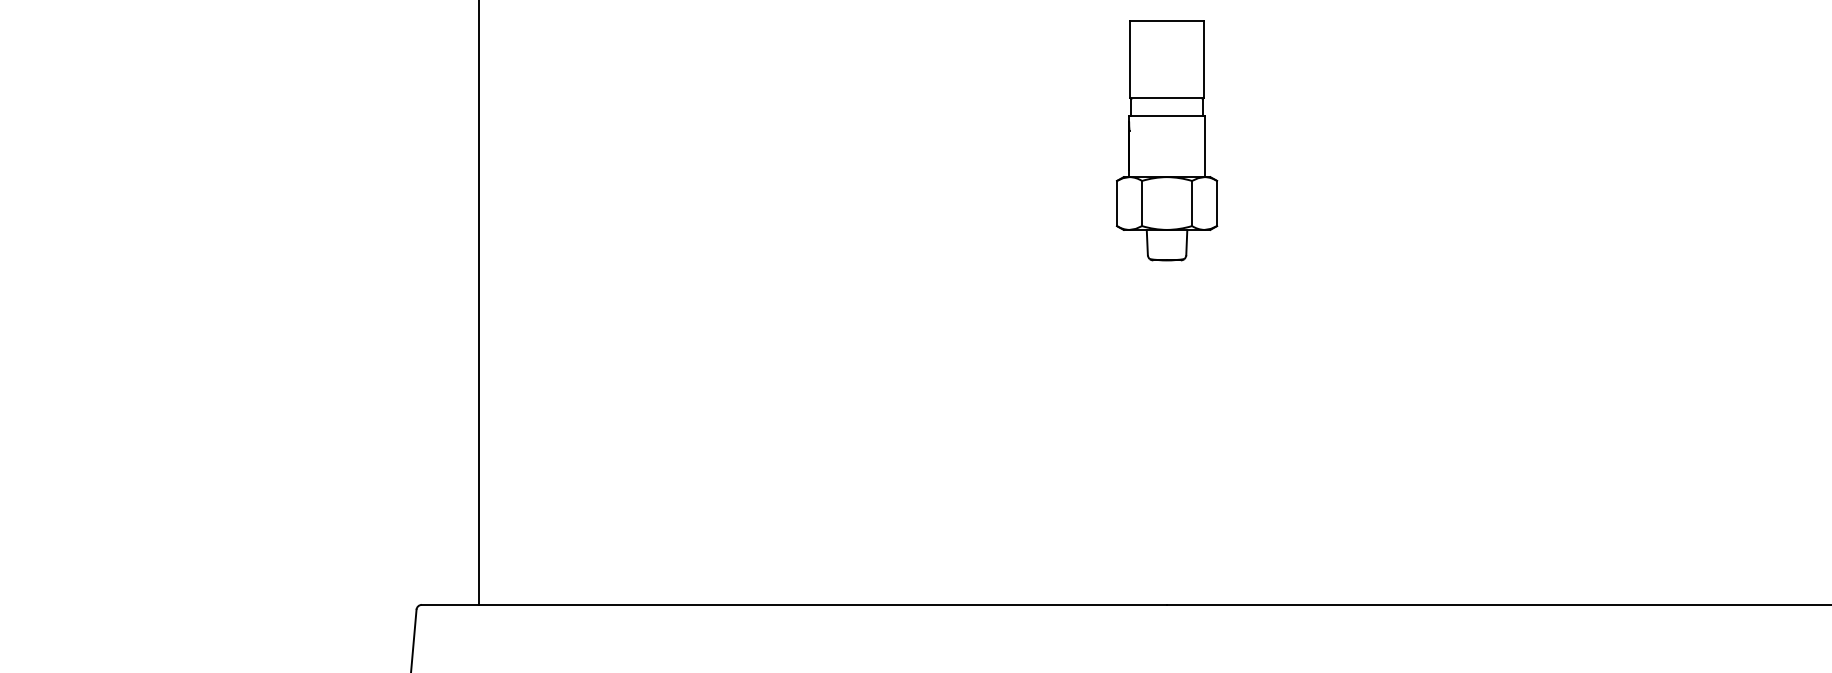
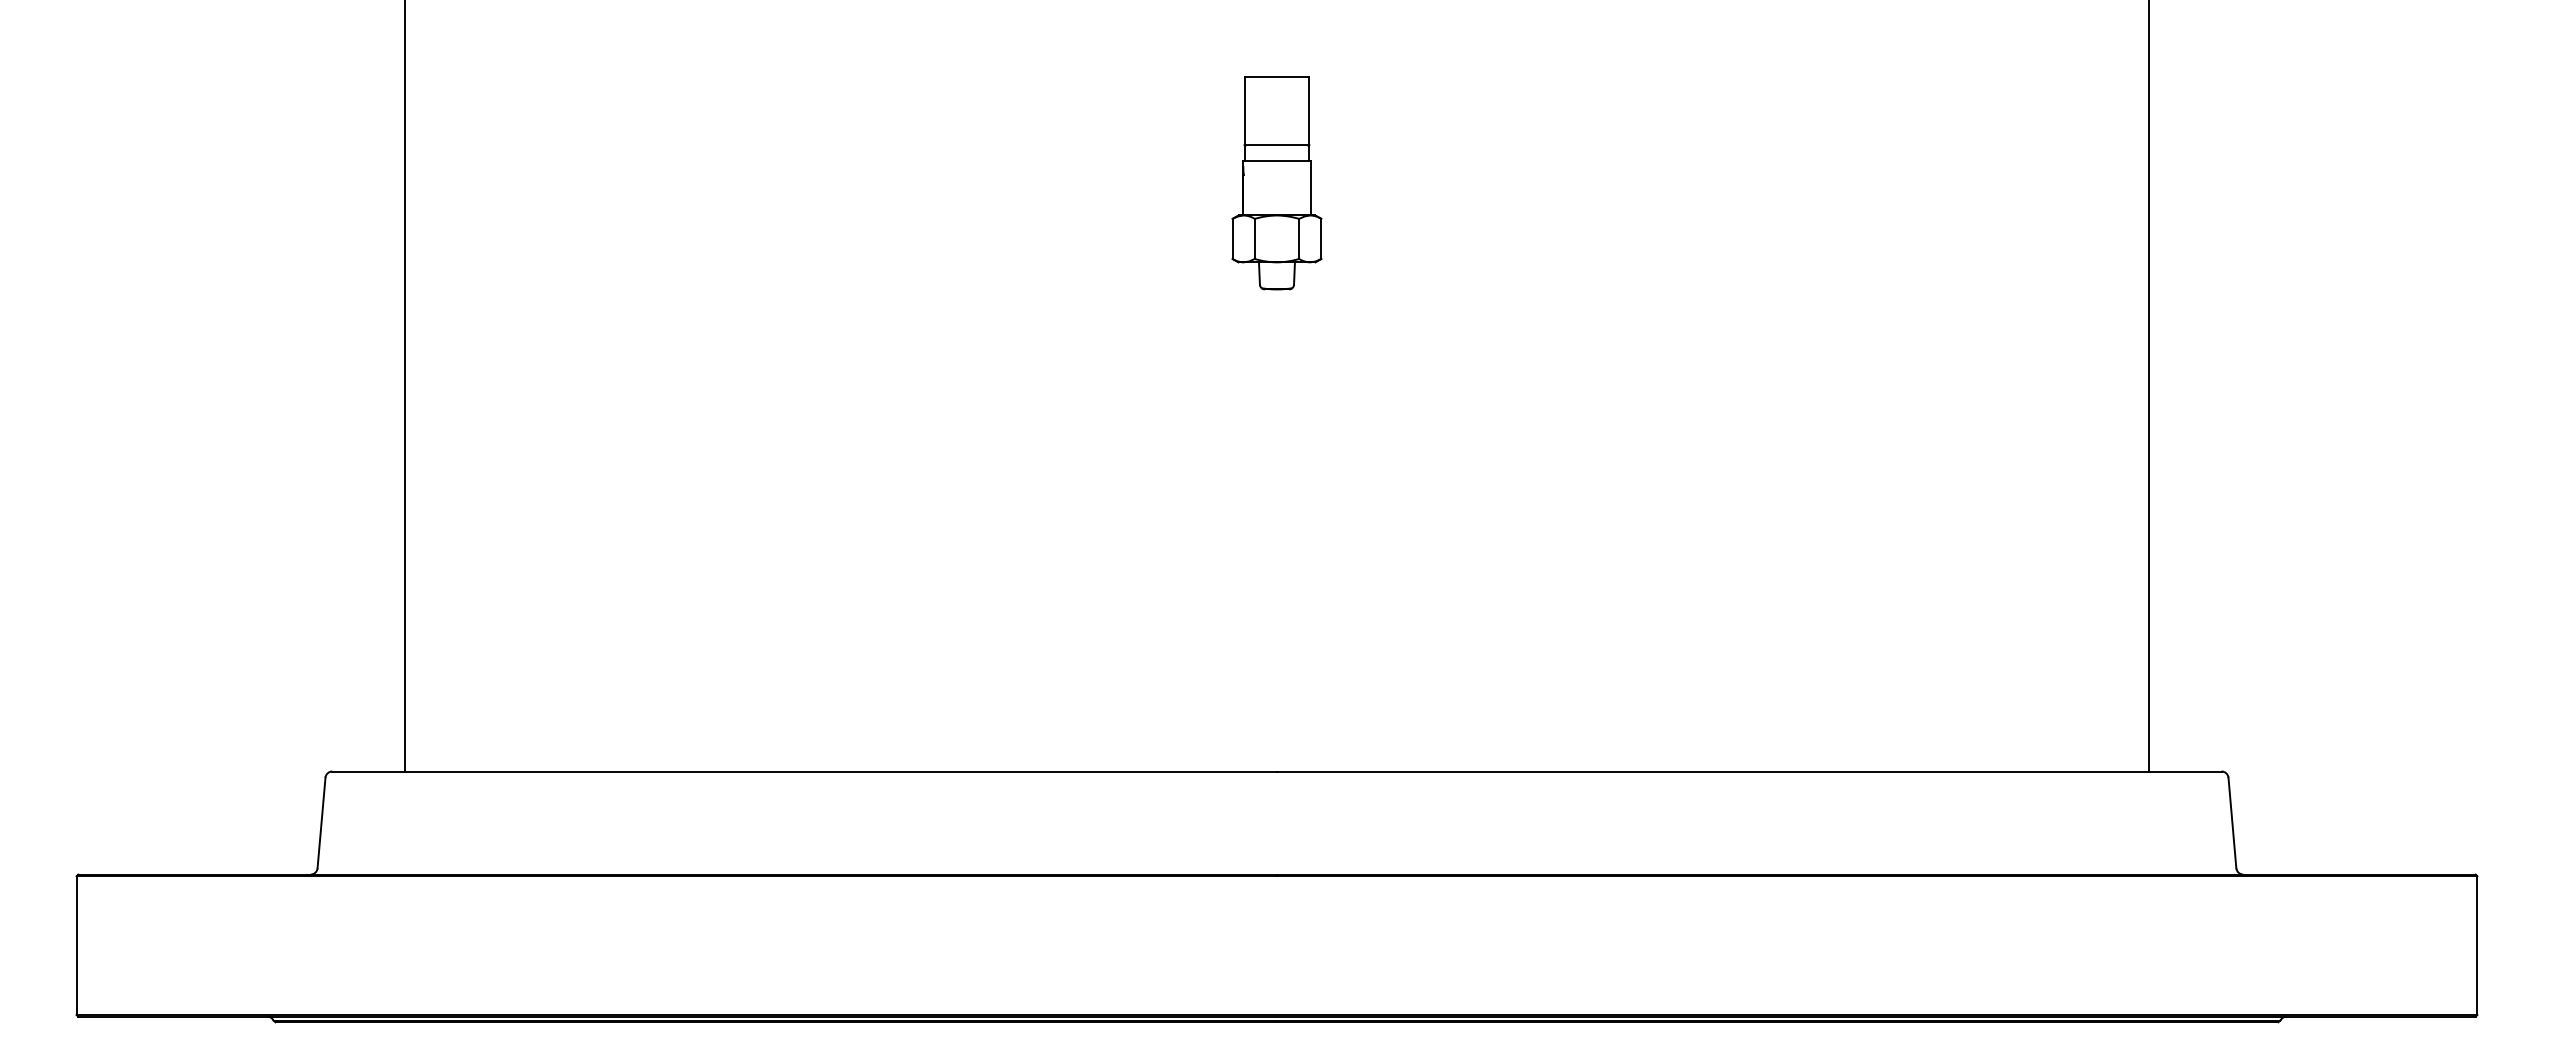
part: (1166, 141) -> (1276, 183), size x0.7

